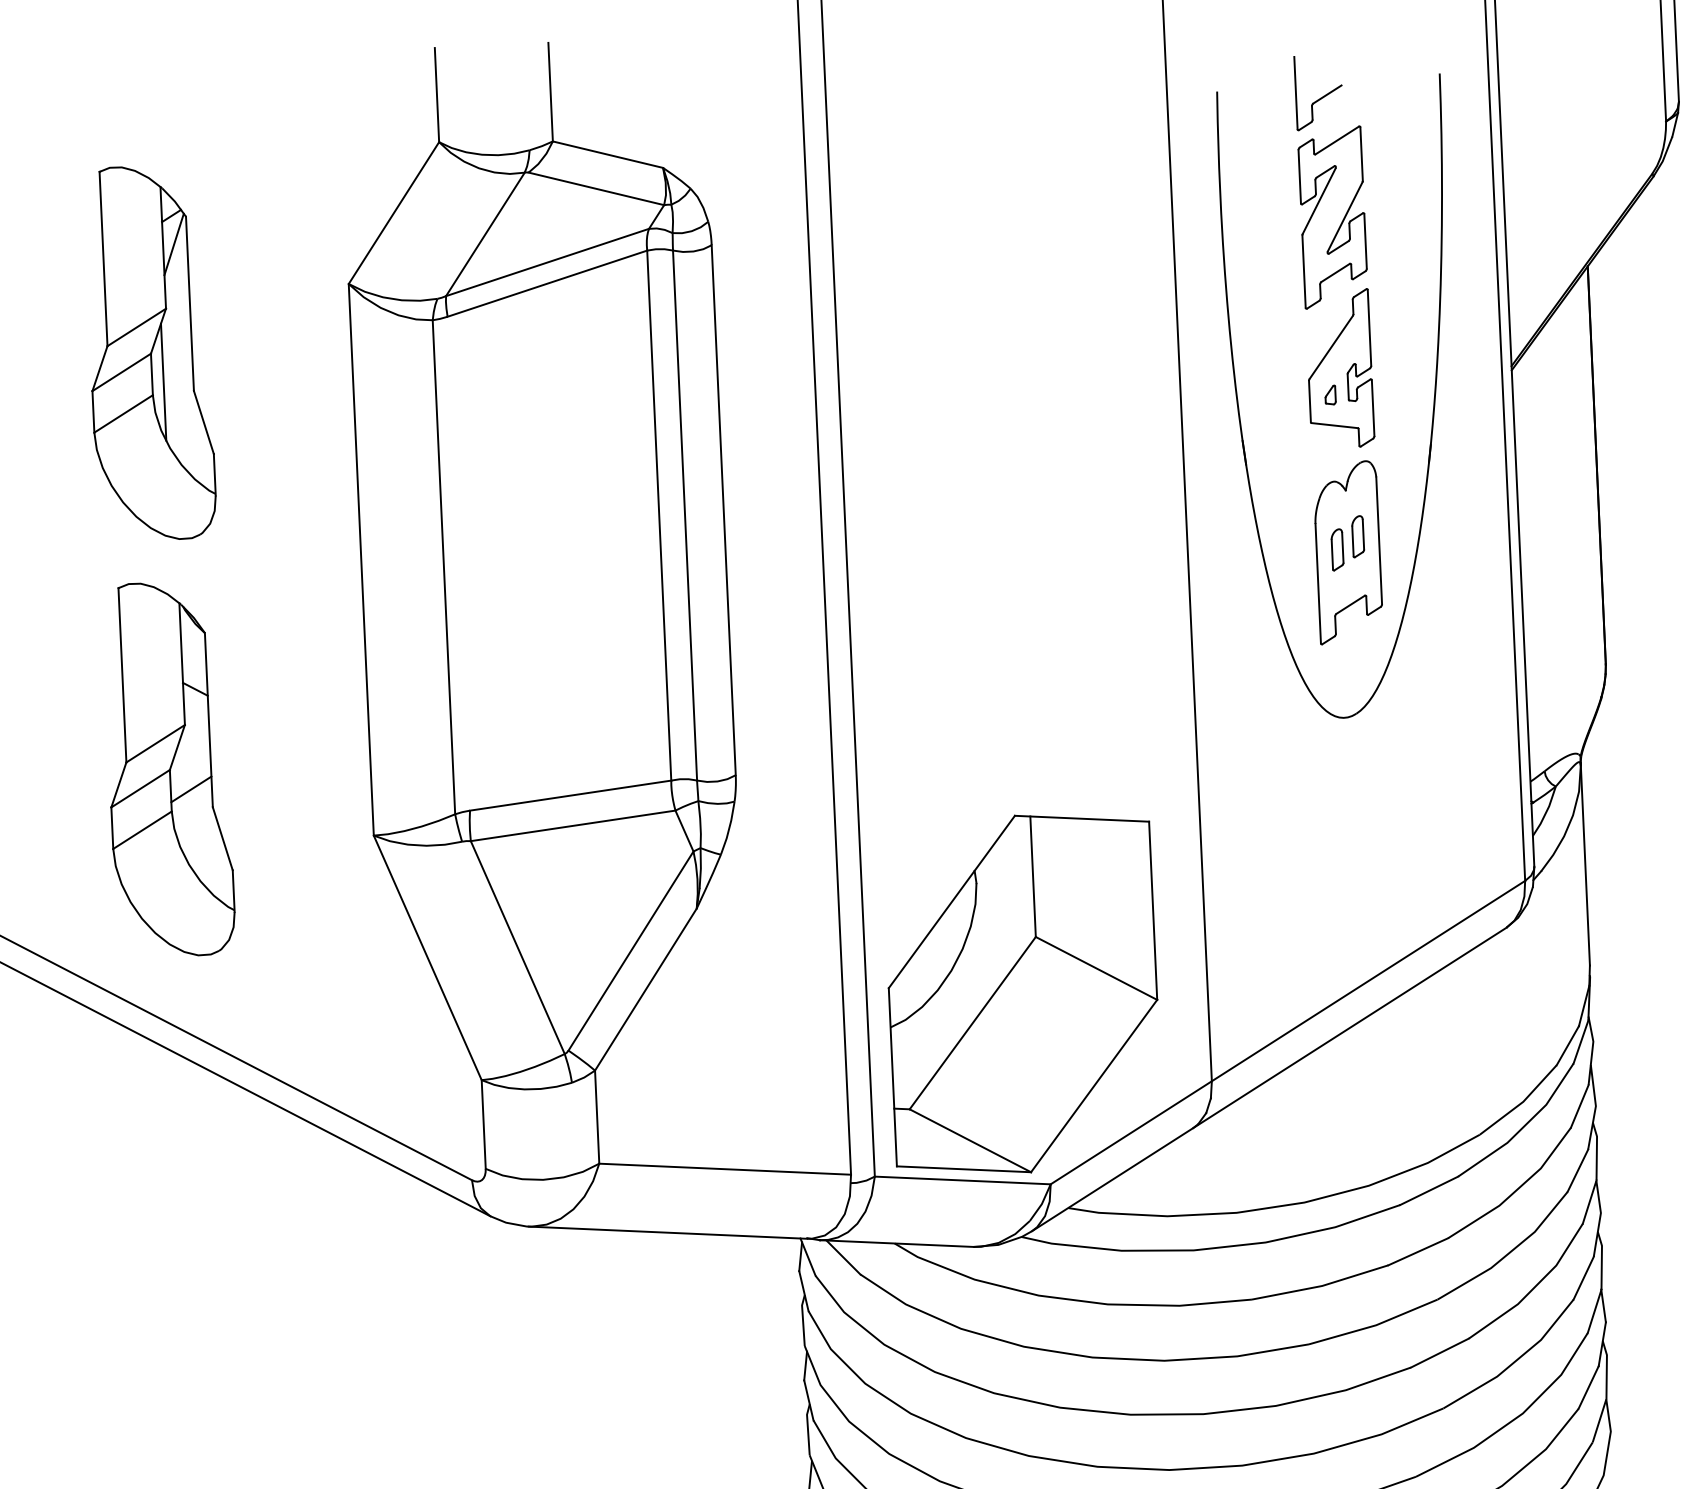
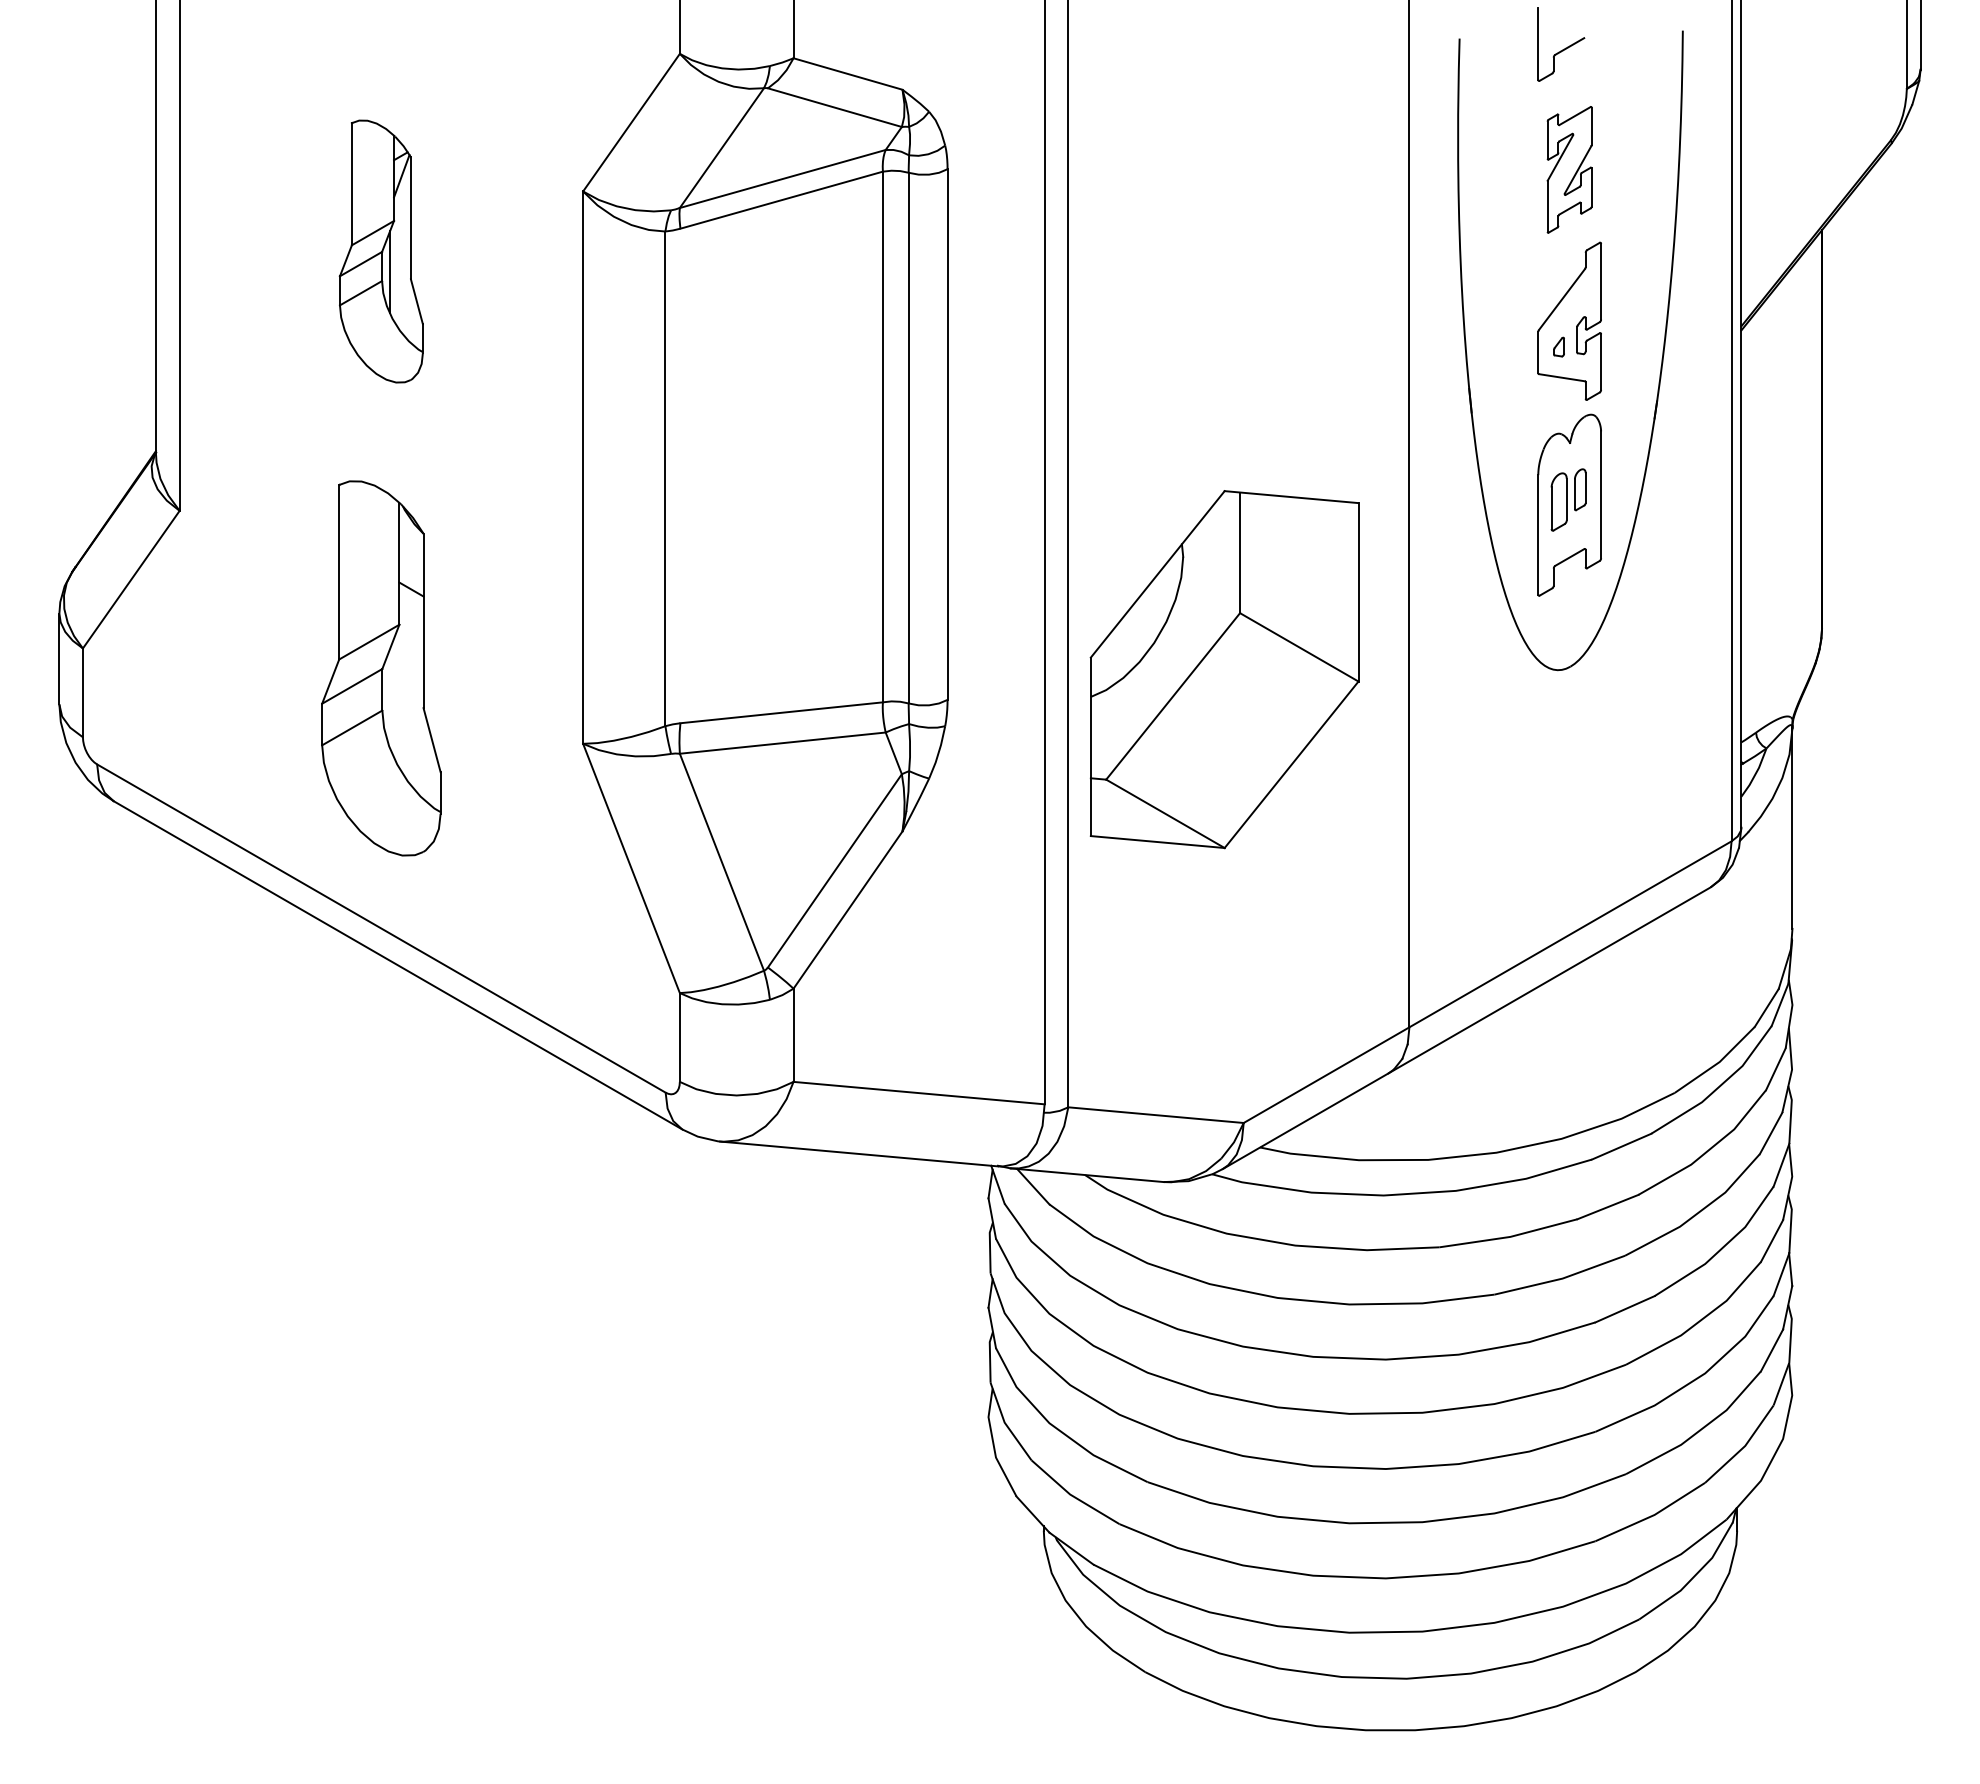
part: (1332, 217) -> (1569, 169), size x0.7
part: (150, 353) -> (381, 251), size x0.7
part: (1336, 549) -> (1558, 501), size x1.4
line: (190, 789) -> (402, 689), removed
part: (1022, 993) -> (1224, 669), moved

